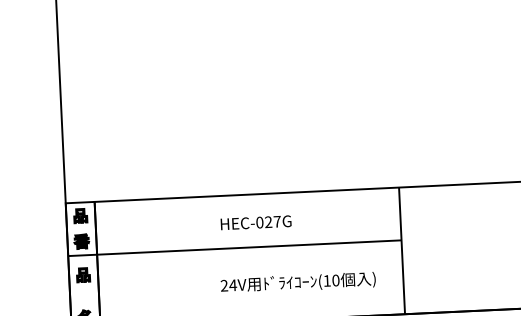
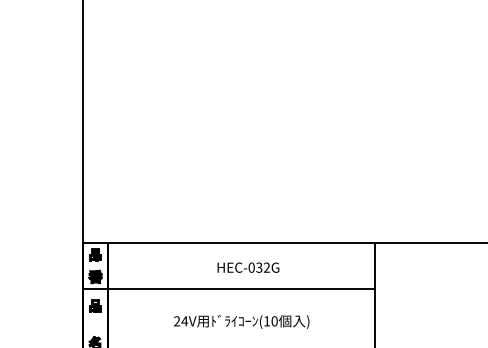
text: (273, 221) -> (263, 267), HEC-027G -> HEC-032G
text: (298, 282) -> (241, 321), moved

